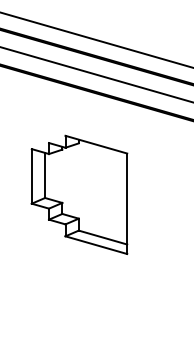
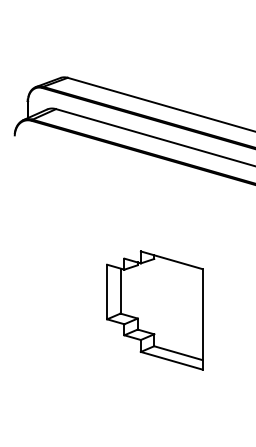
part: (79, 194) -> (154, 310), moved

